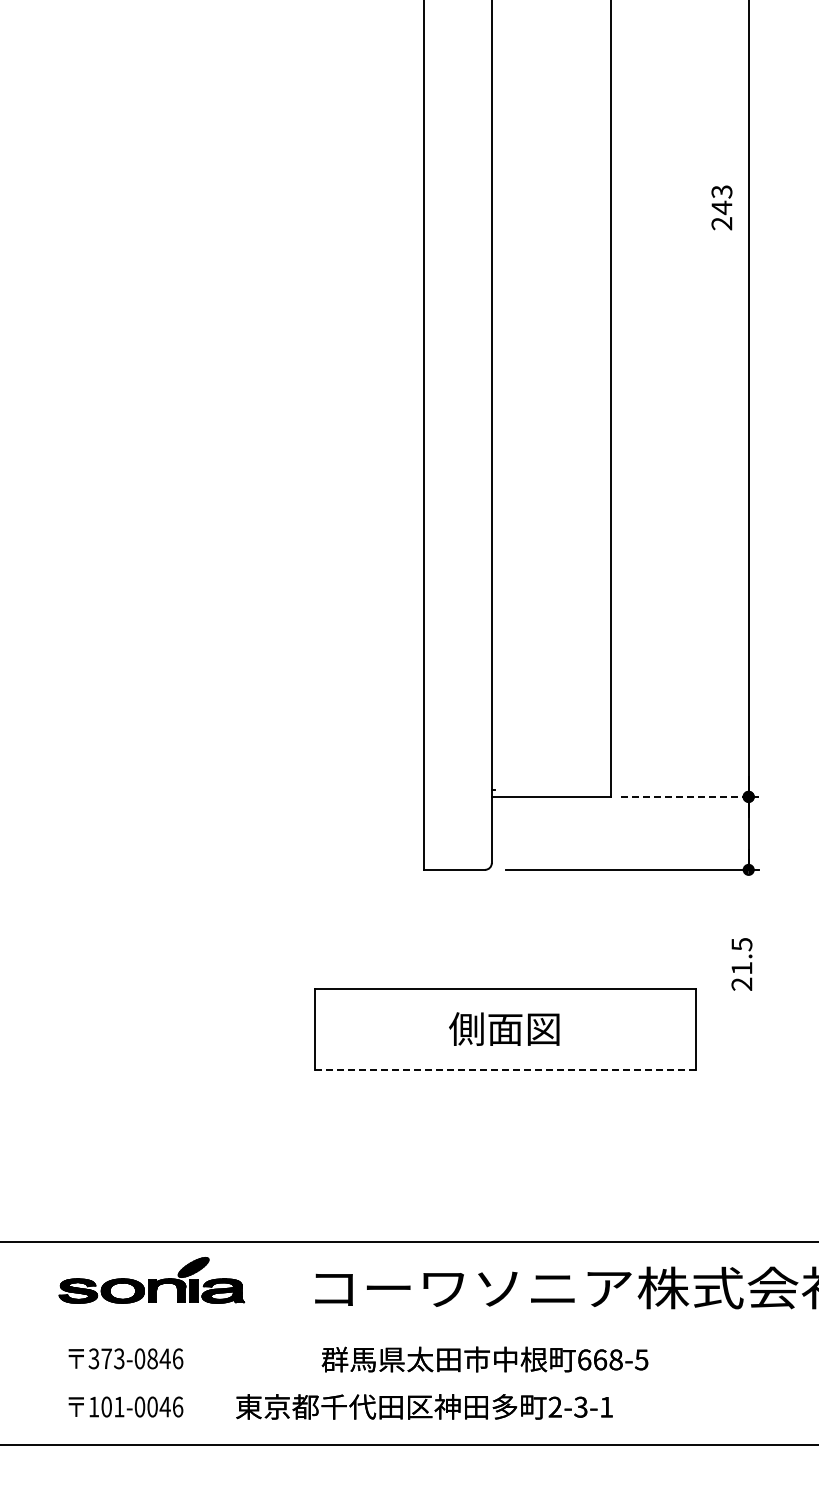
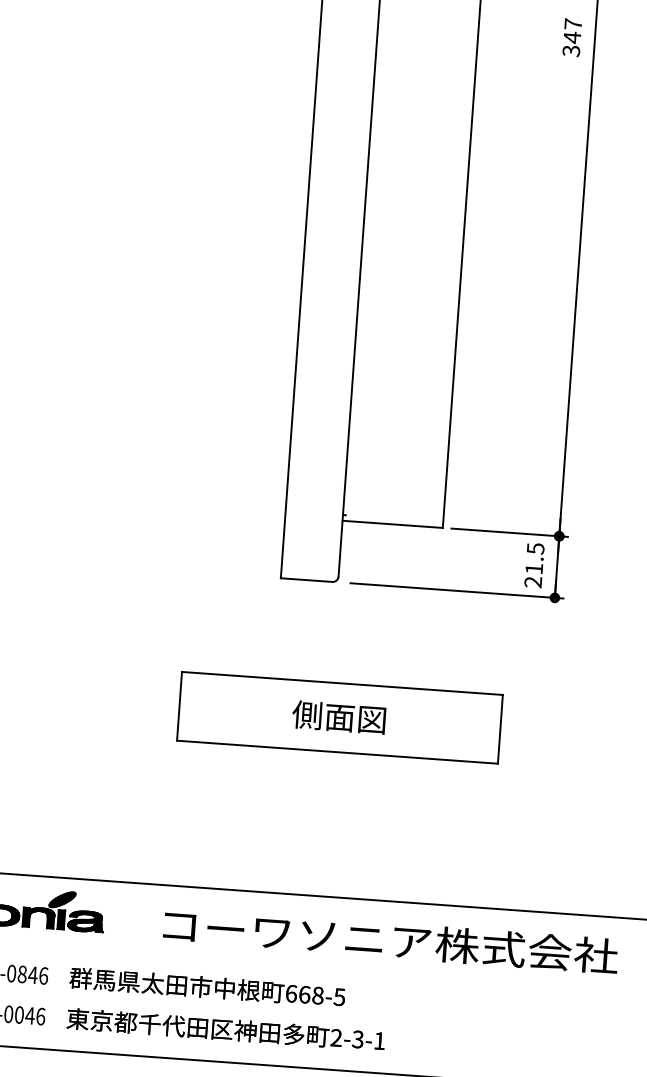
text: (721, 207) -> (571, 37), 243 -> 347
line: (690, 796) -> (510, 532), dashed -> solid
text: (741, 964) -> (534, 565), moved
line: (505, 1070) -> (337, 752), dashed -> solid
text: (484, 1359) -> (207, 987), moved
text: (424, 1406) -> (226, 1029), moved

